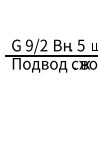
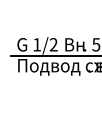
text: (29, 45) -> (37, 44), 9/2 -> 1/2

